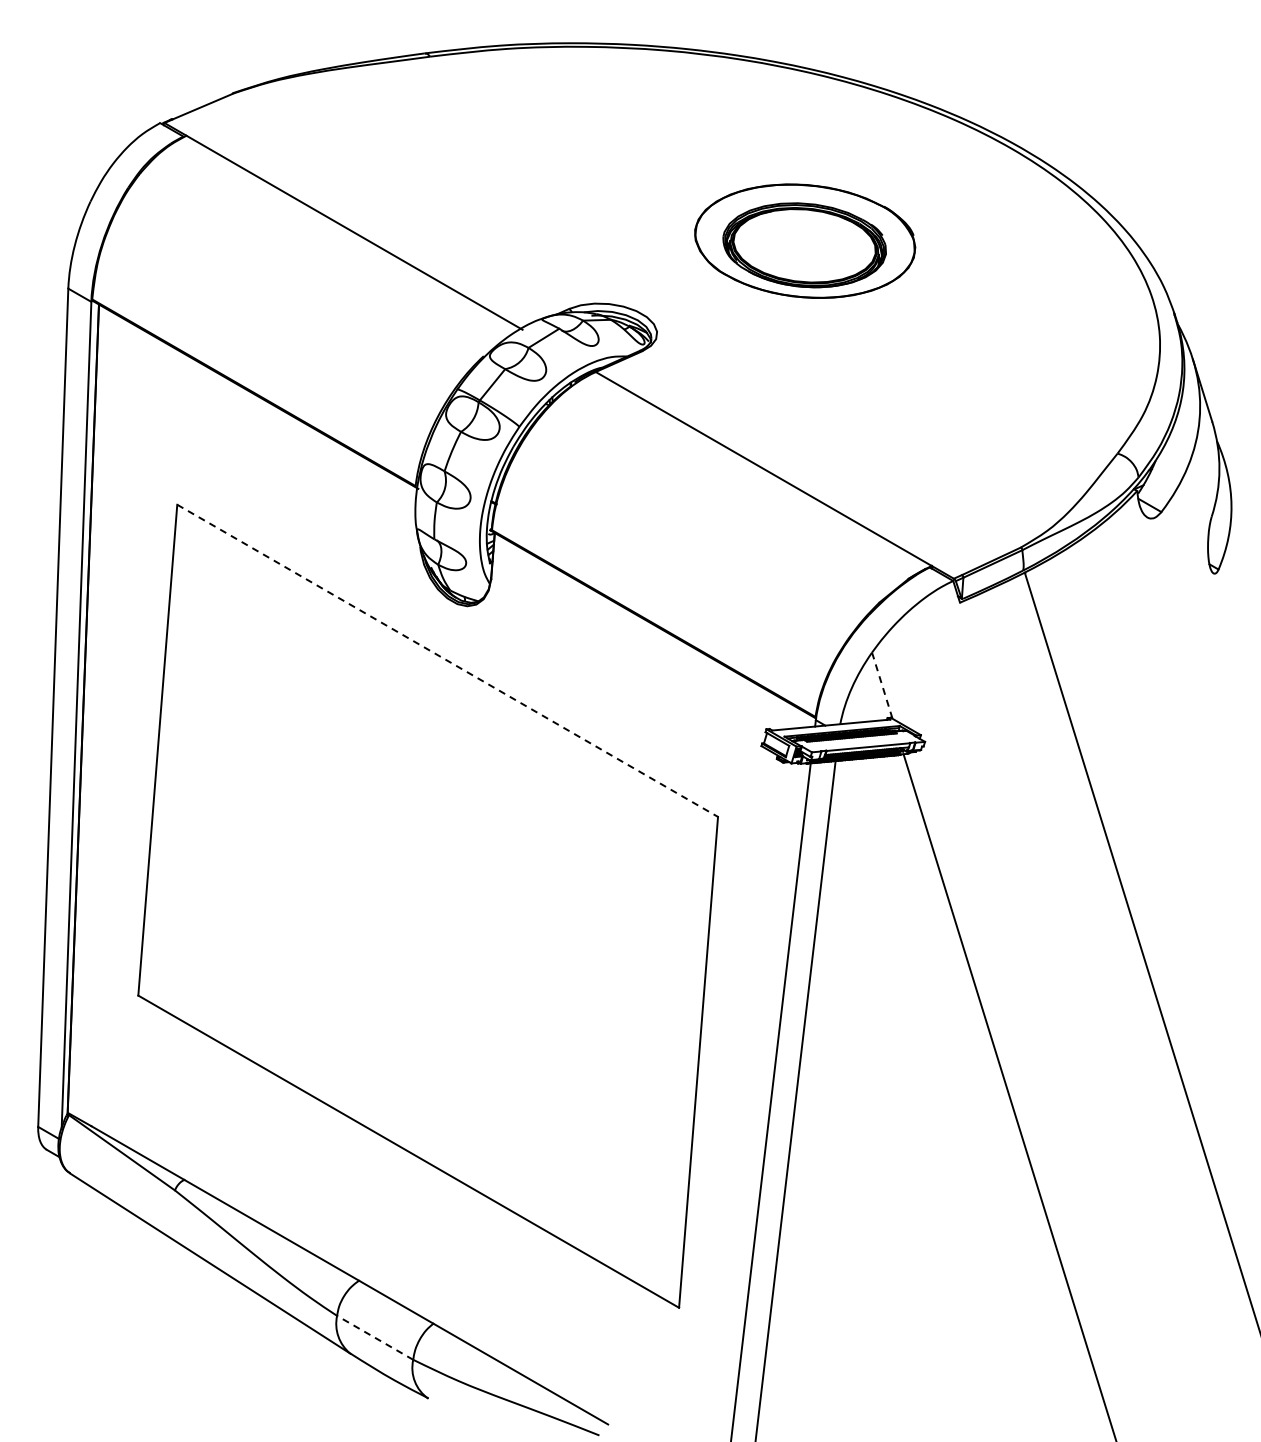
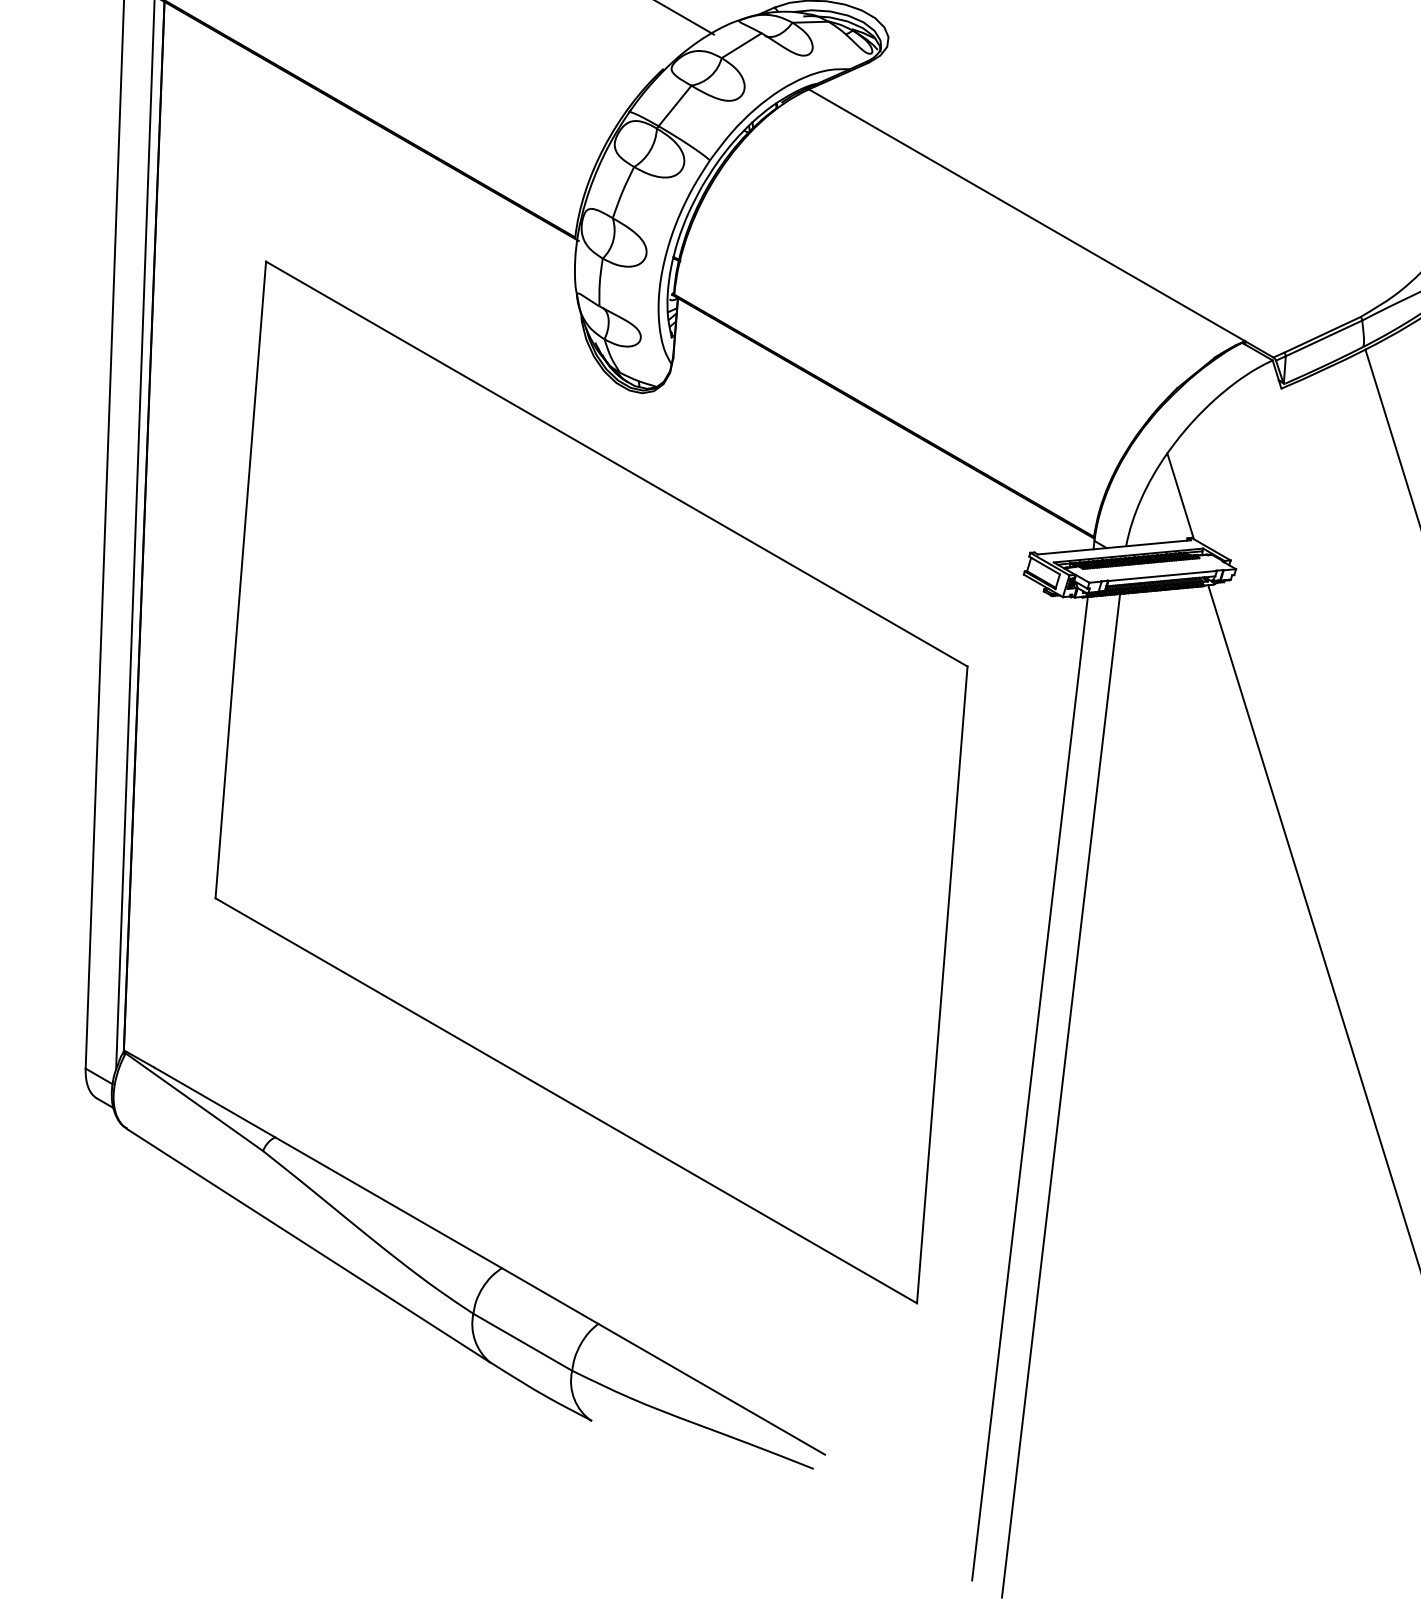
line: (448, 661) -> (617, 464), dashed -> solid
line: (882, 685) -> (1180, 496), dashed -> solid
line: (375, 1337) -> (523, 1341), dashed -> solid

